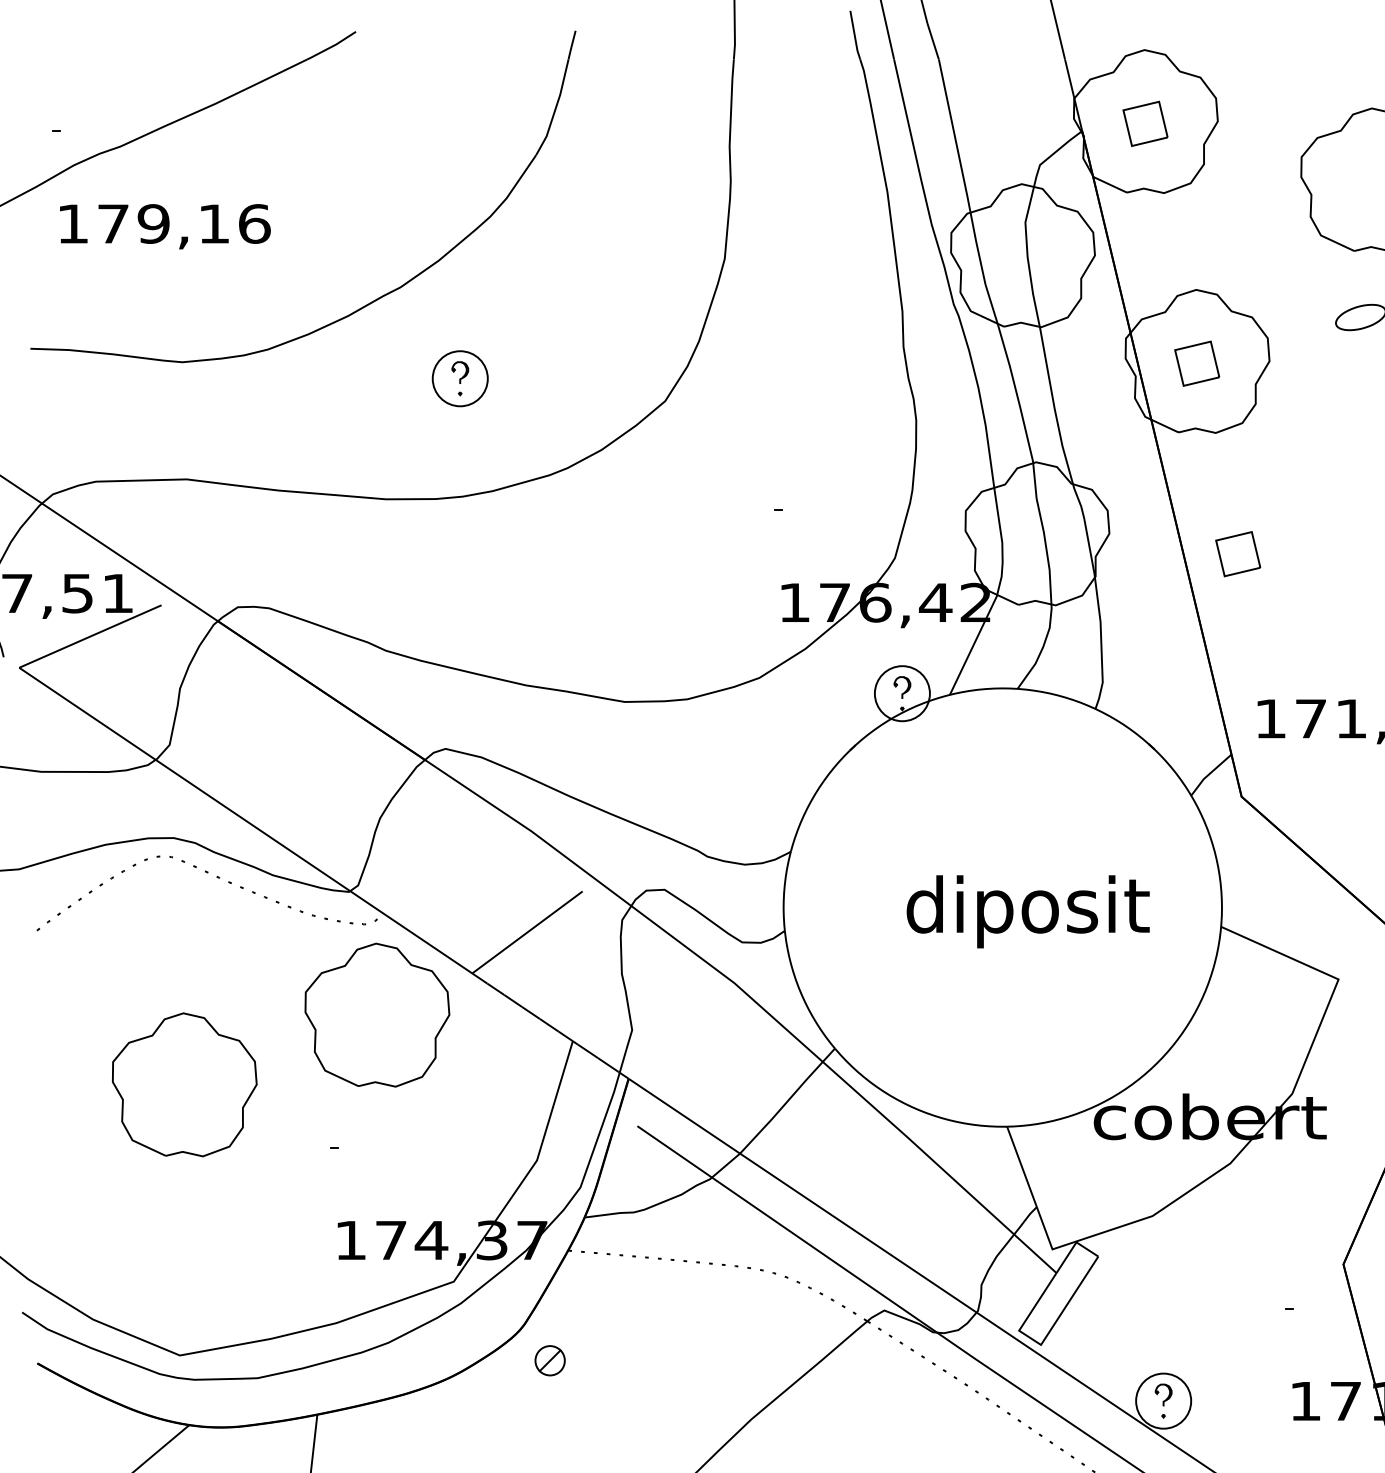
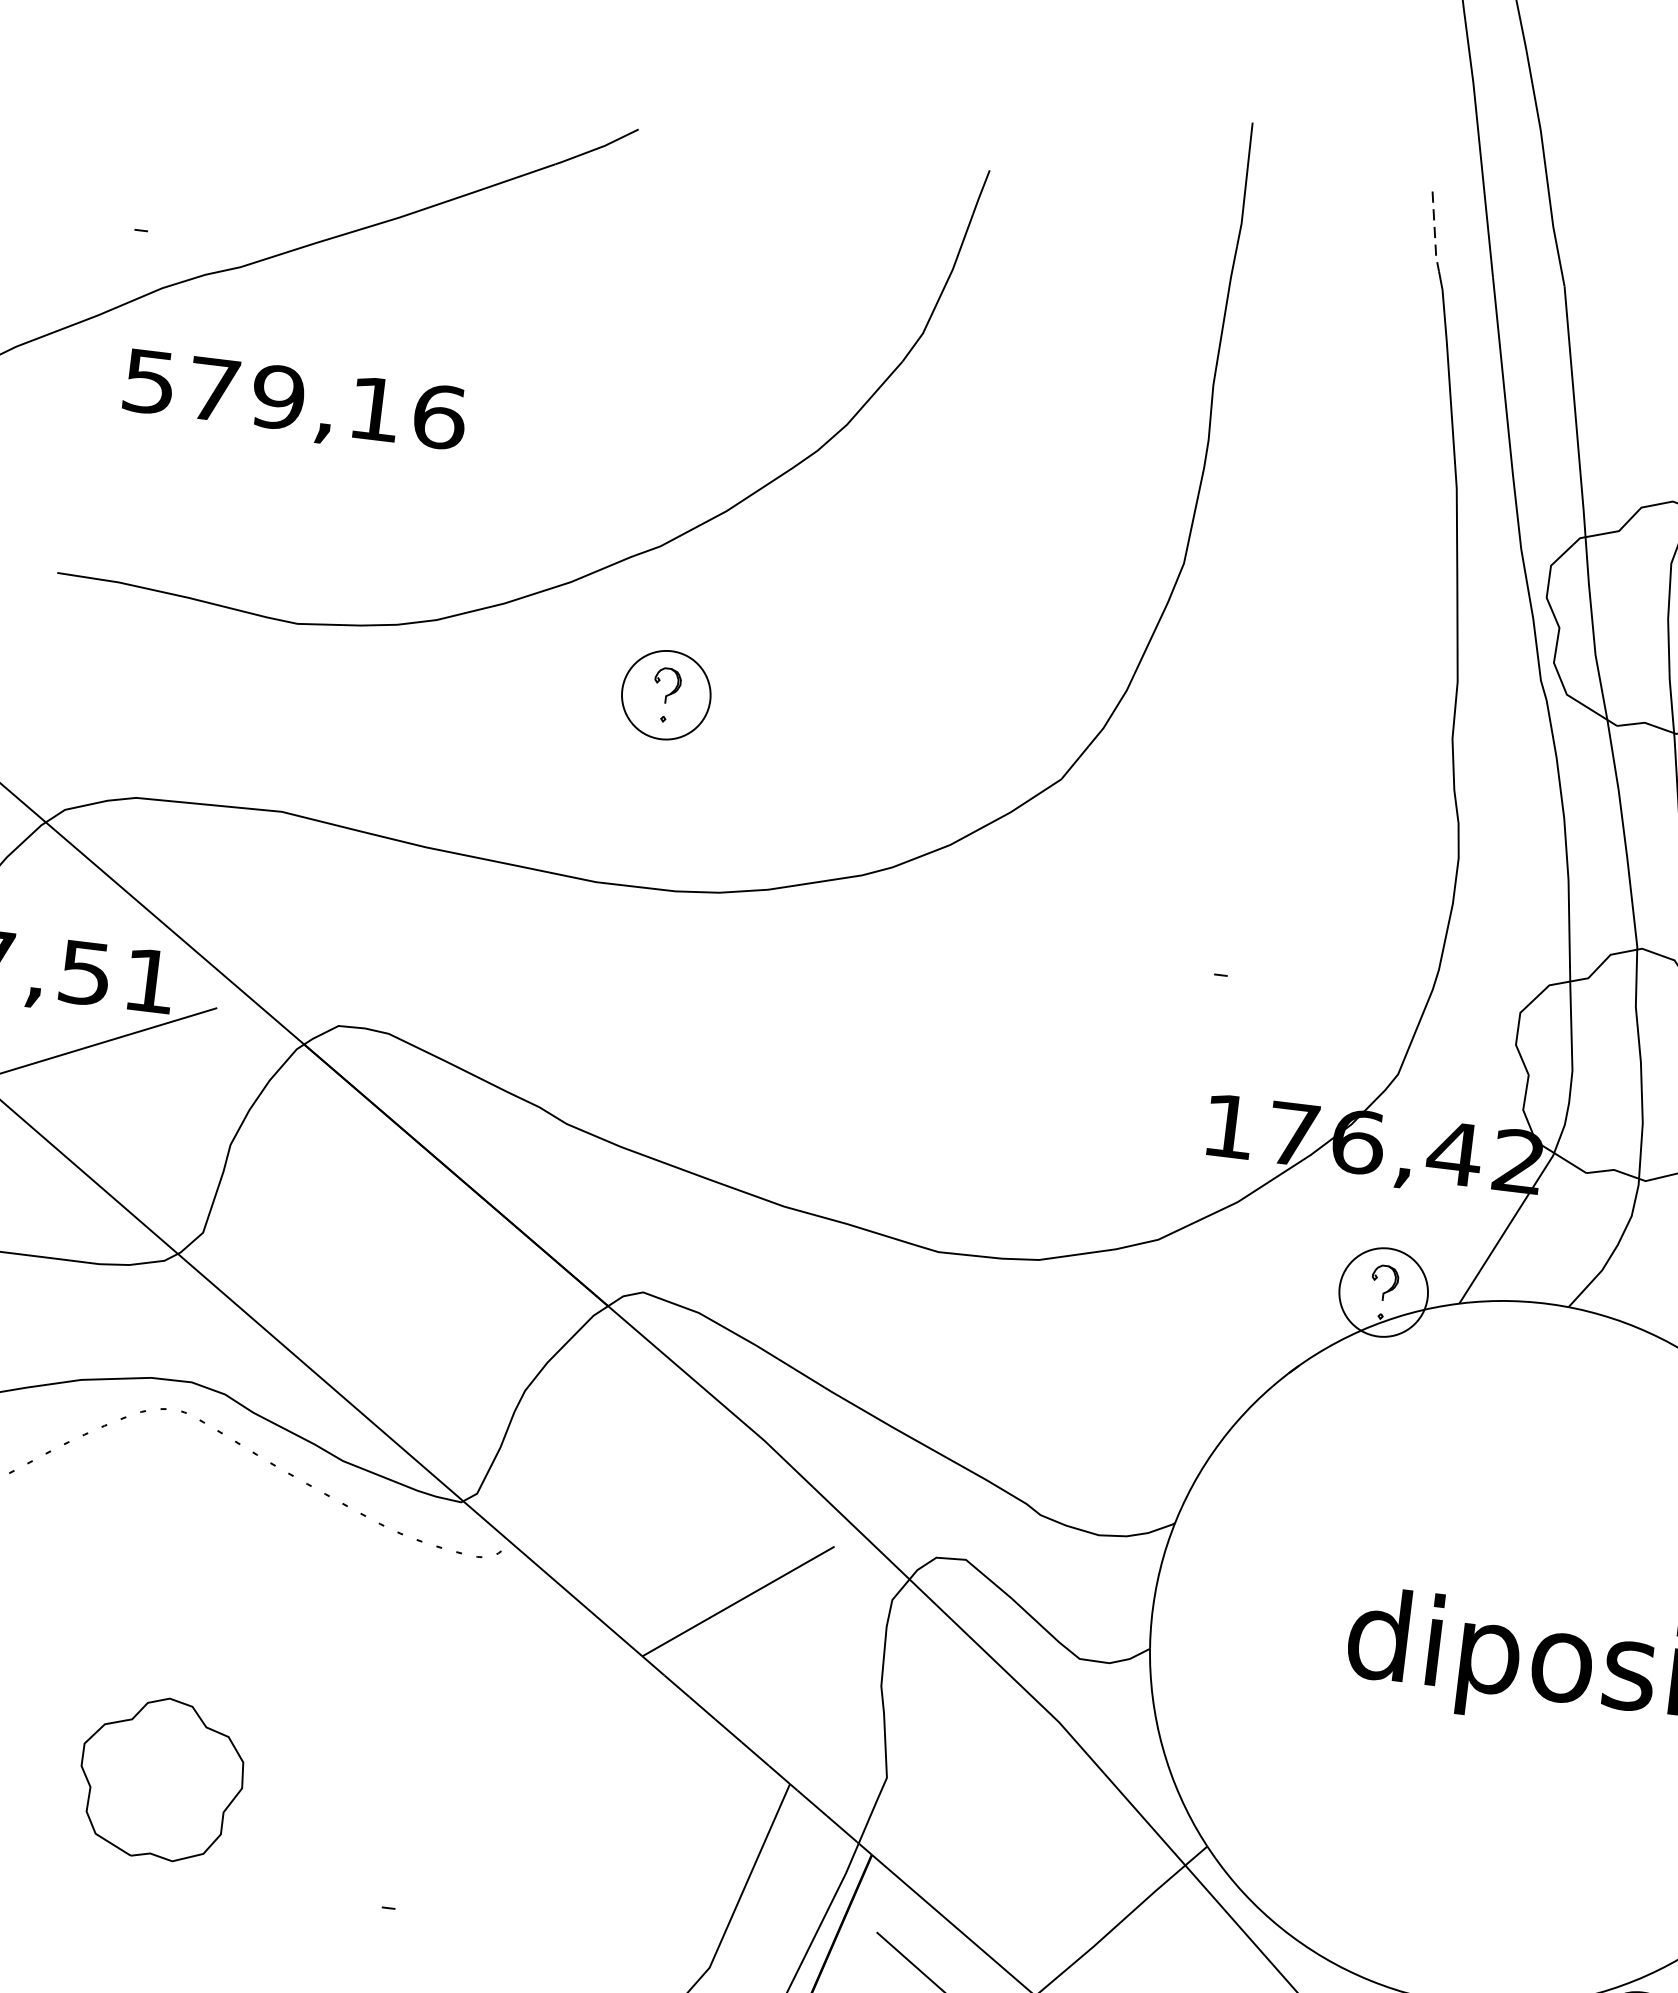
line: (854, 36) -> (1434, 233), solid -> dashed
text: (72, 223) -> (148, 380), 179,16 -> 579,16
part: (459, 378) -> (665, 694), moved
part: (377, 1014) -> (483, 1703), removed
part: (184, 1084) -> (161, 1778), size x0.7

